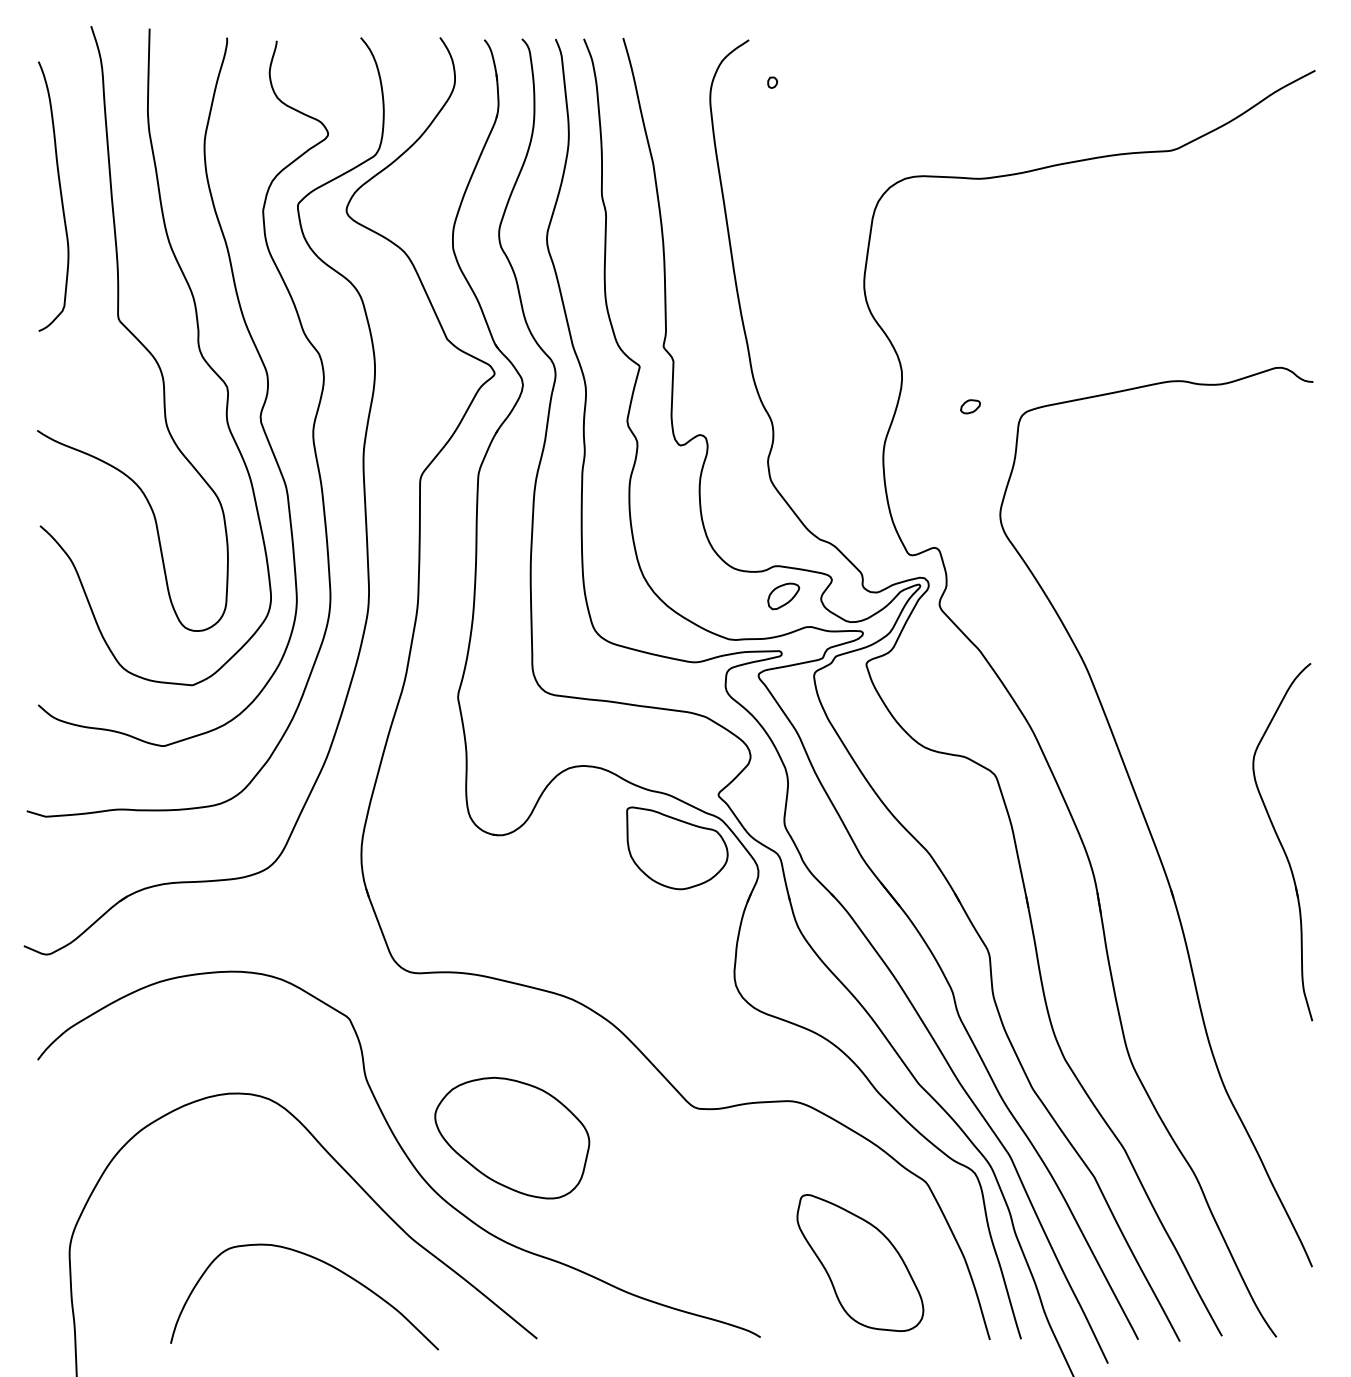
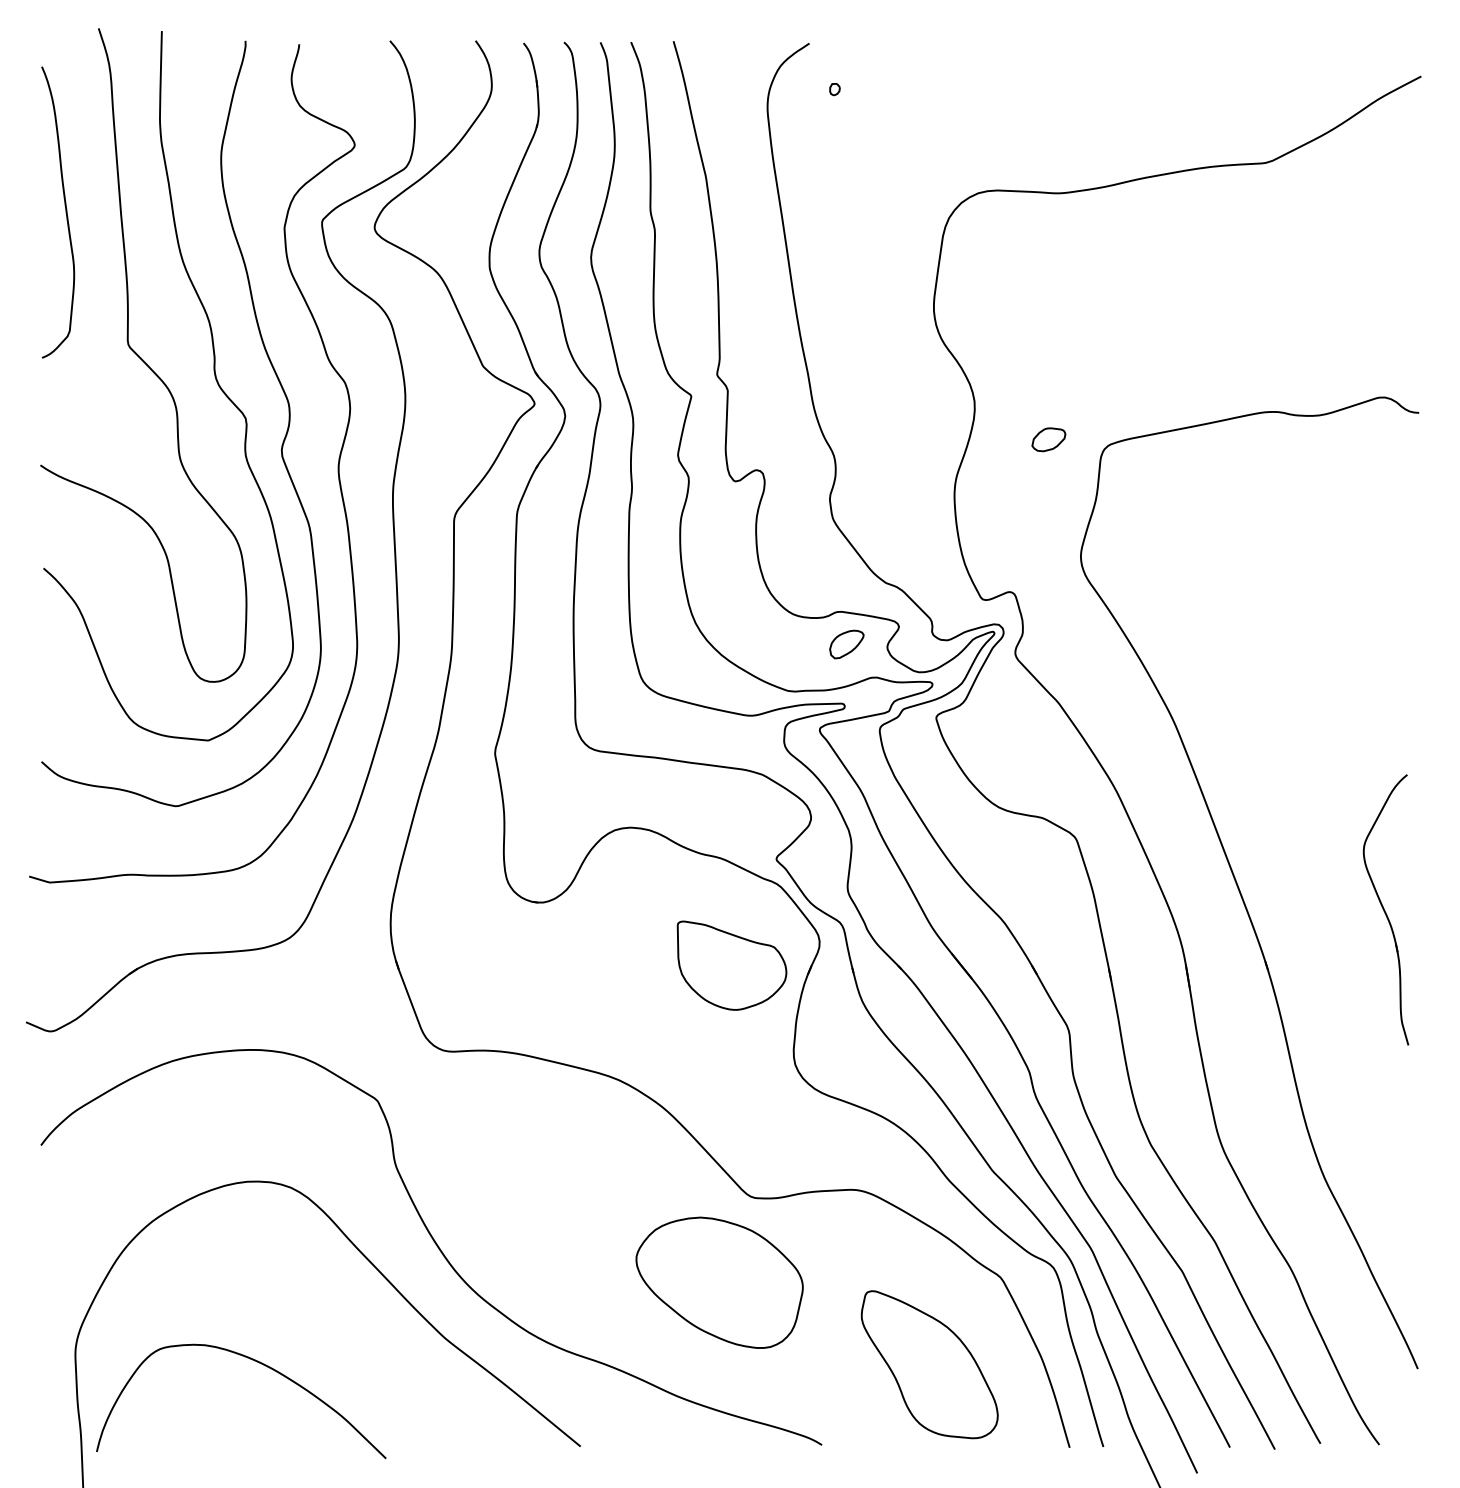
part: (970, 406) -> (1048, 439), size x1.6
part: (1282, 841) -> (1385, 909), size x0.7
part: (676, 848) -> (731, 965), moved
part: (512, 1137) -> (719, 1282), moved
curve: (318, 1260) -> (256, 1362), moved

